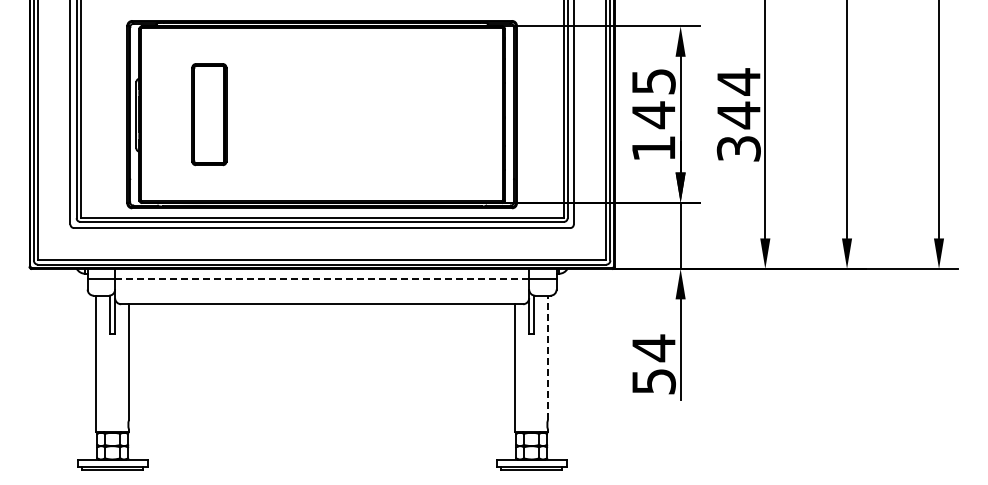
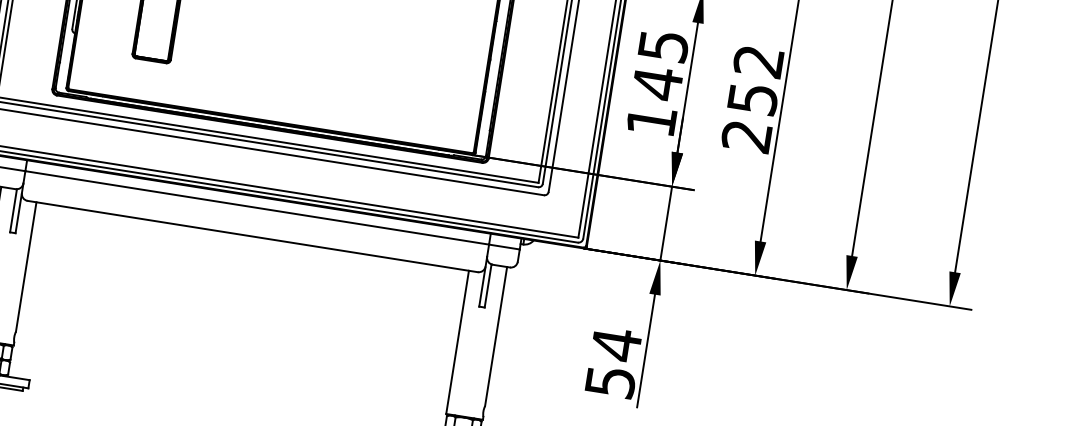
text: (738, 114) -> (752, 97), 344 -> 252
line: (322, 278) -> (257, 207), dashed -> solid
line: (548, 357) -> (496, 336), dashed -> solid

